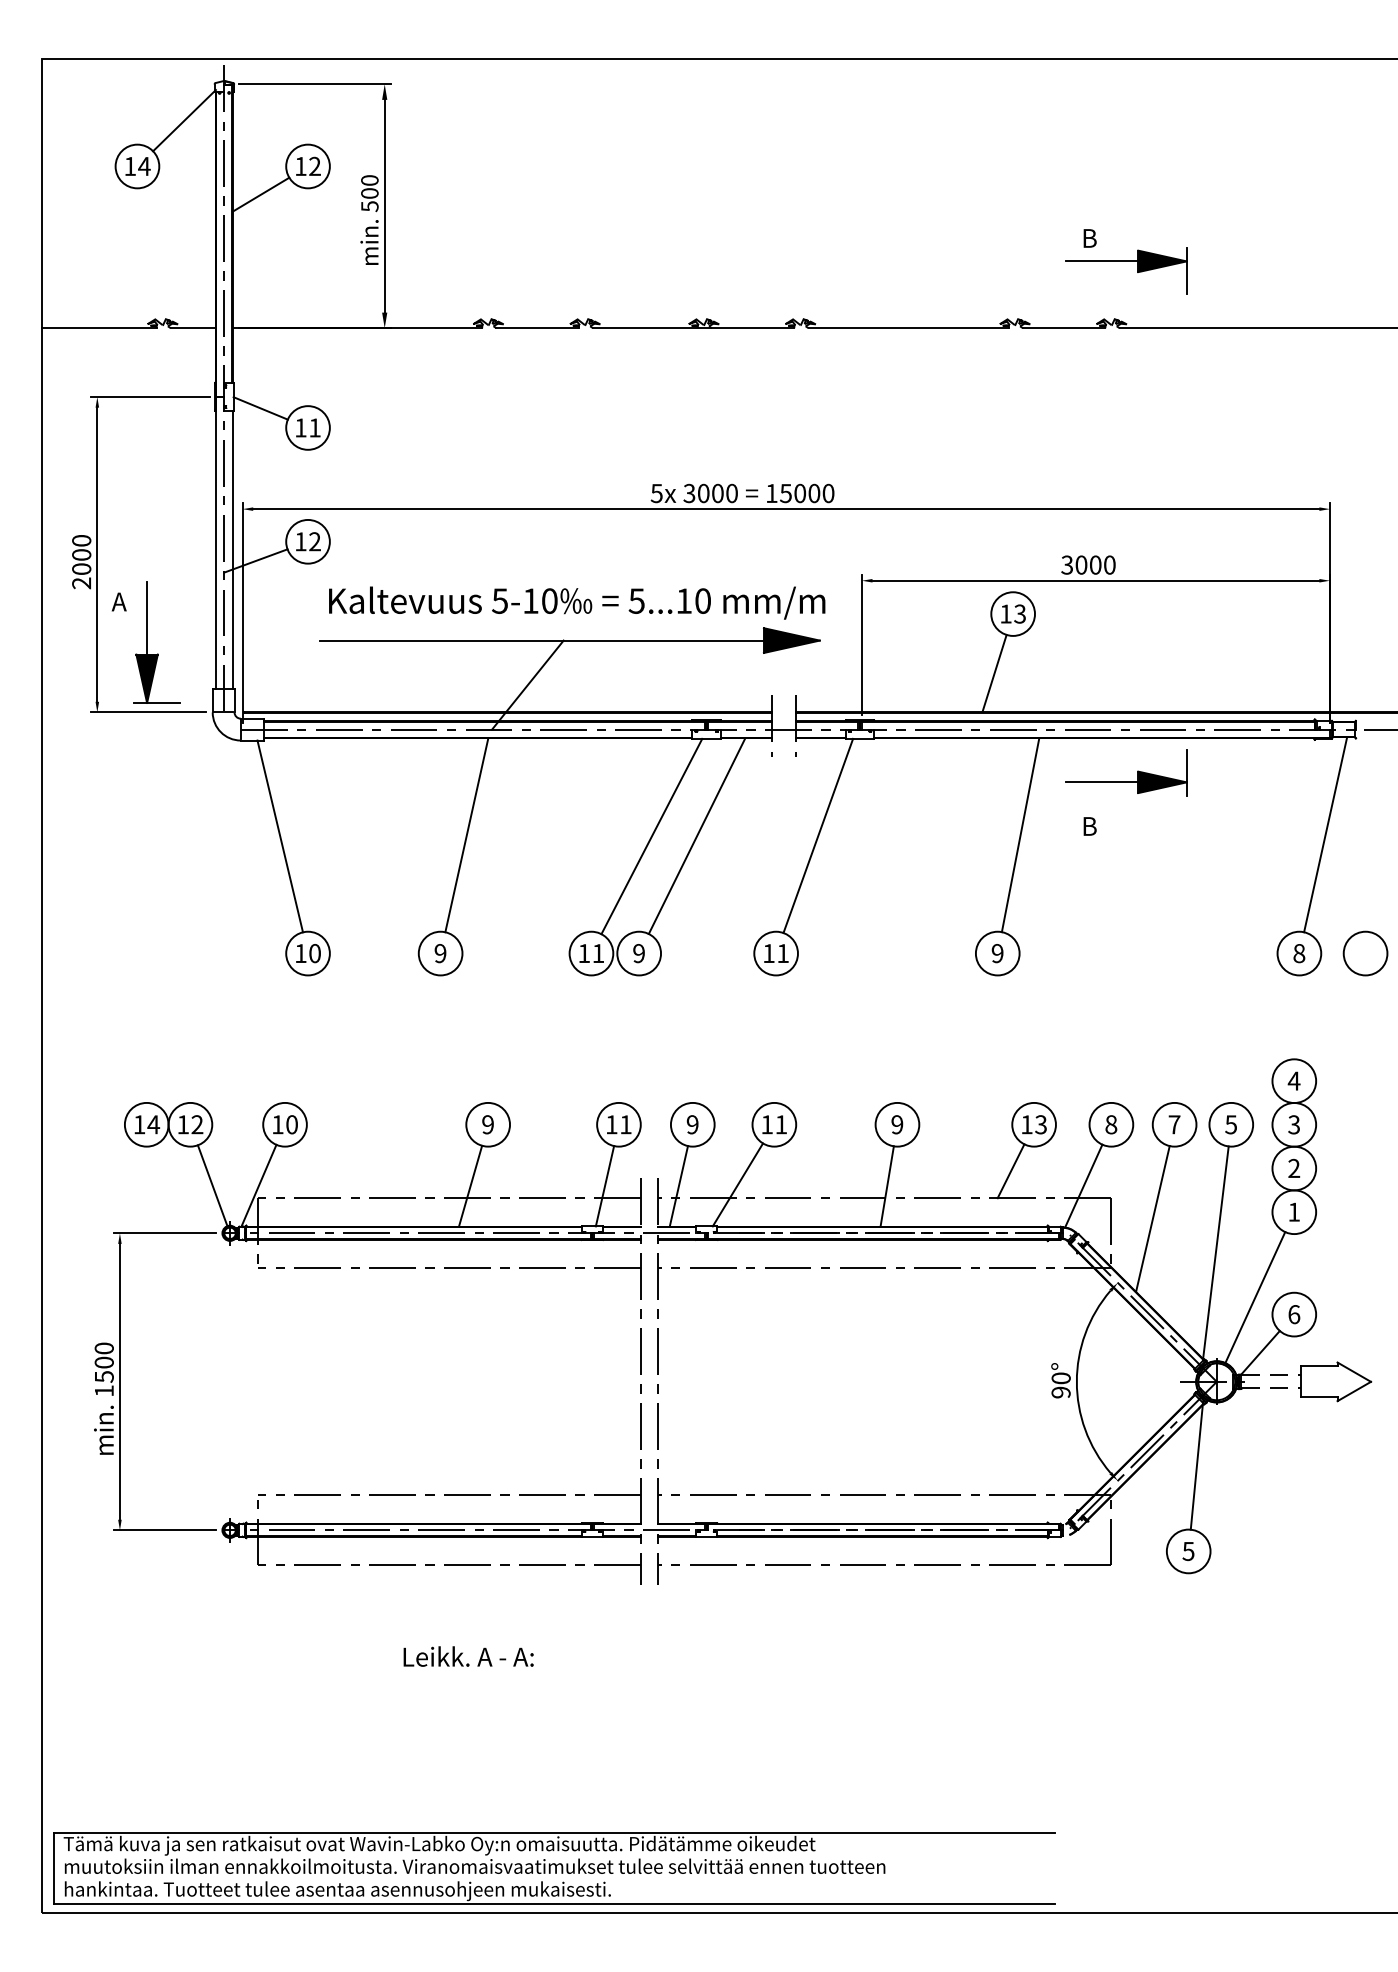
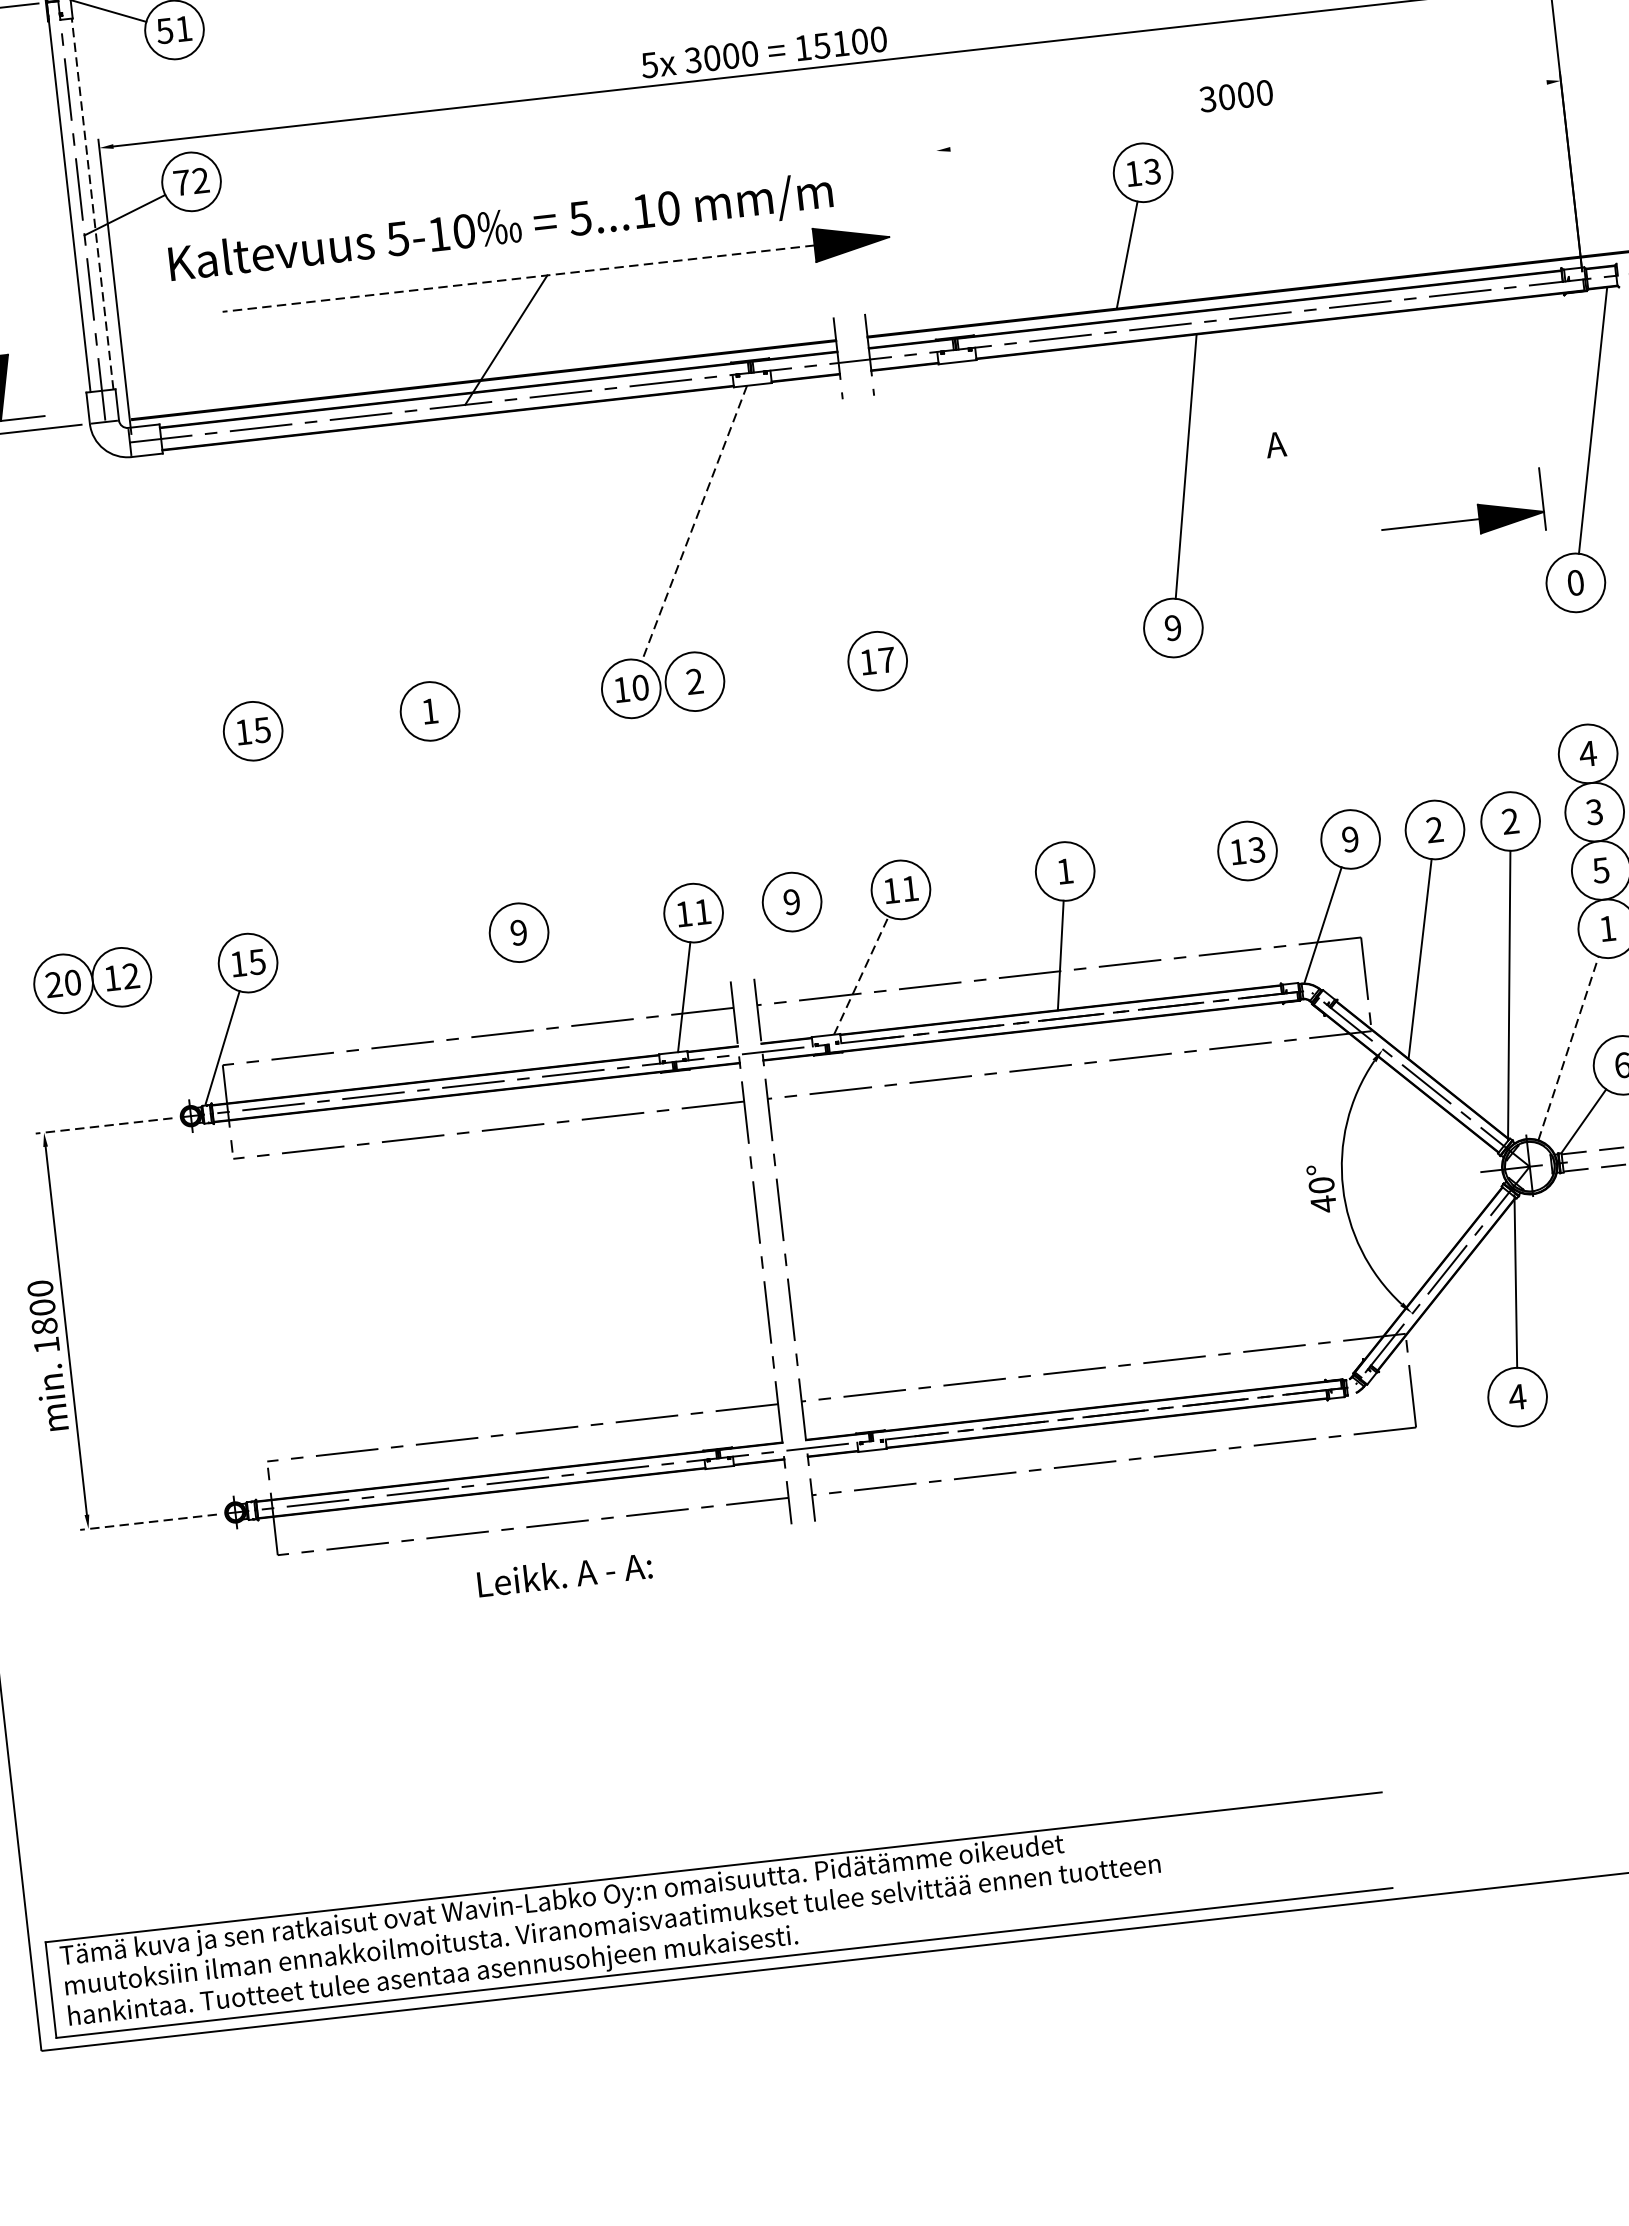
text: (300, 427) -> (164, 30), 11 -> 51
text: (800, 493) -> (841, 43), 15000 -> 15100
text: (300, 541) -> (181, 182), 12 -> 72
line: (233, 549) -> (93, 203), solid -> dashed
line: (1095, 580) -> (1247, 115), removed
text: (577, 602) -> (501, 229), moved
line: (542, 640) -> (519, 278), solid -> dashed
line: (861, 644) -> (945, 236), removed
part: (1126, 781) -> (1463, 519), moved
text: (1088, 826) -> (1275, 444), B -> A
line: (466, 835) -> (446, 550), removed
line: (818, 835) -> (916, 497), removed
line: (280, 836) -> (198, 579), removed
line: (651, 836) -> (693, 523), solid -> dashed
line: (696, 836) -> (753, 516), removed
text: (314, 953) -> (261, 730), 10 -> 15
text: (440, 953) -> (429, 711), 9 -> 1
text: (598, 953) -> (640, 687), 11 -> 10
text: (638, 953) -> (694, 681), 9 -> 2
text: (782, 953) -> (886, 660), 11 -> 17
text: (1299, 953) -> (1575, 582), 8 -> 0
text: (146, 1124) -> (63, 983), 14 -> 20
text: (291, 1124) -> (256, 961), 10 -> 15
text: (897, 1124) -> (1065, 871), 9 -> 1
text: (1111, 1124) -> (1350, 839), 8 -> 9
text: (1174, 1124) -> (1434, 829), 7 -> 2
text: (1231, 1124) -> (1510, 821), 5 -> 2
text: (1294, 1168) -> (1601, 870), 2 -> 5
line: (1010, 1171) -> (1223, 916), removed
line: (738, 1184) -> (862, 974), solid -> dashed
line: (470, 1185) -> (504, 1016), removed
line: (212, 1186) -> (160, 1056), removed
line: (678, 1186) -> (782, 986), removed
line: (164, 1233) -> (103, 1126), solid -> dashed
line: (1255, 1297) -> (1568, 1048), solid -> dashed
text: (103, 1376) -> (43, 1326), 1500 -> 1800
text: (1060, 1392) -> (1322, 1204), 90° -> 40°
line: (164, 1530) -> (147, 1522), solid -> dashed
text: (1188, 1551) -> (1517, 1397), 5 -> 4
text: (468, 1656) -> (564, 1574), moved

